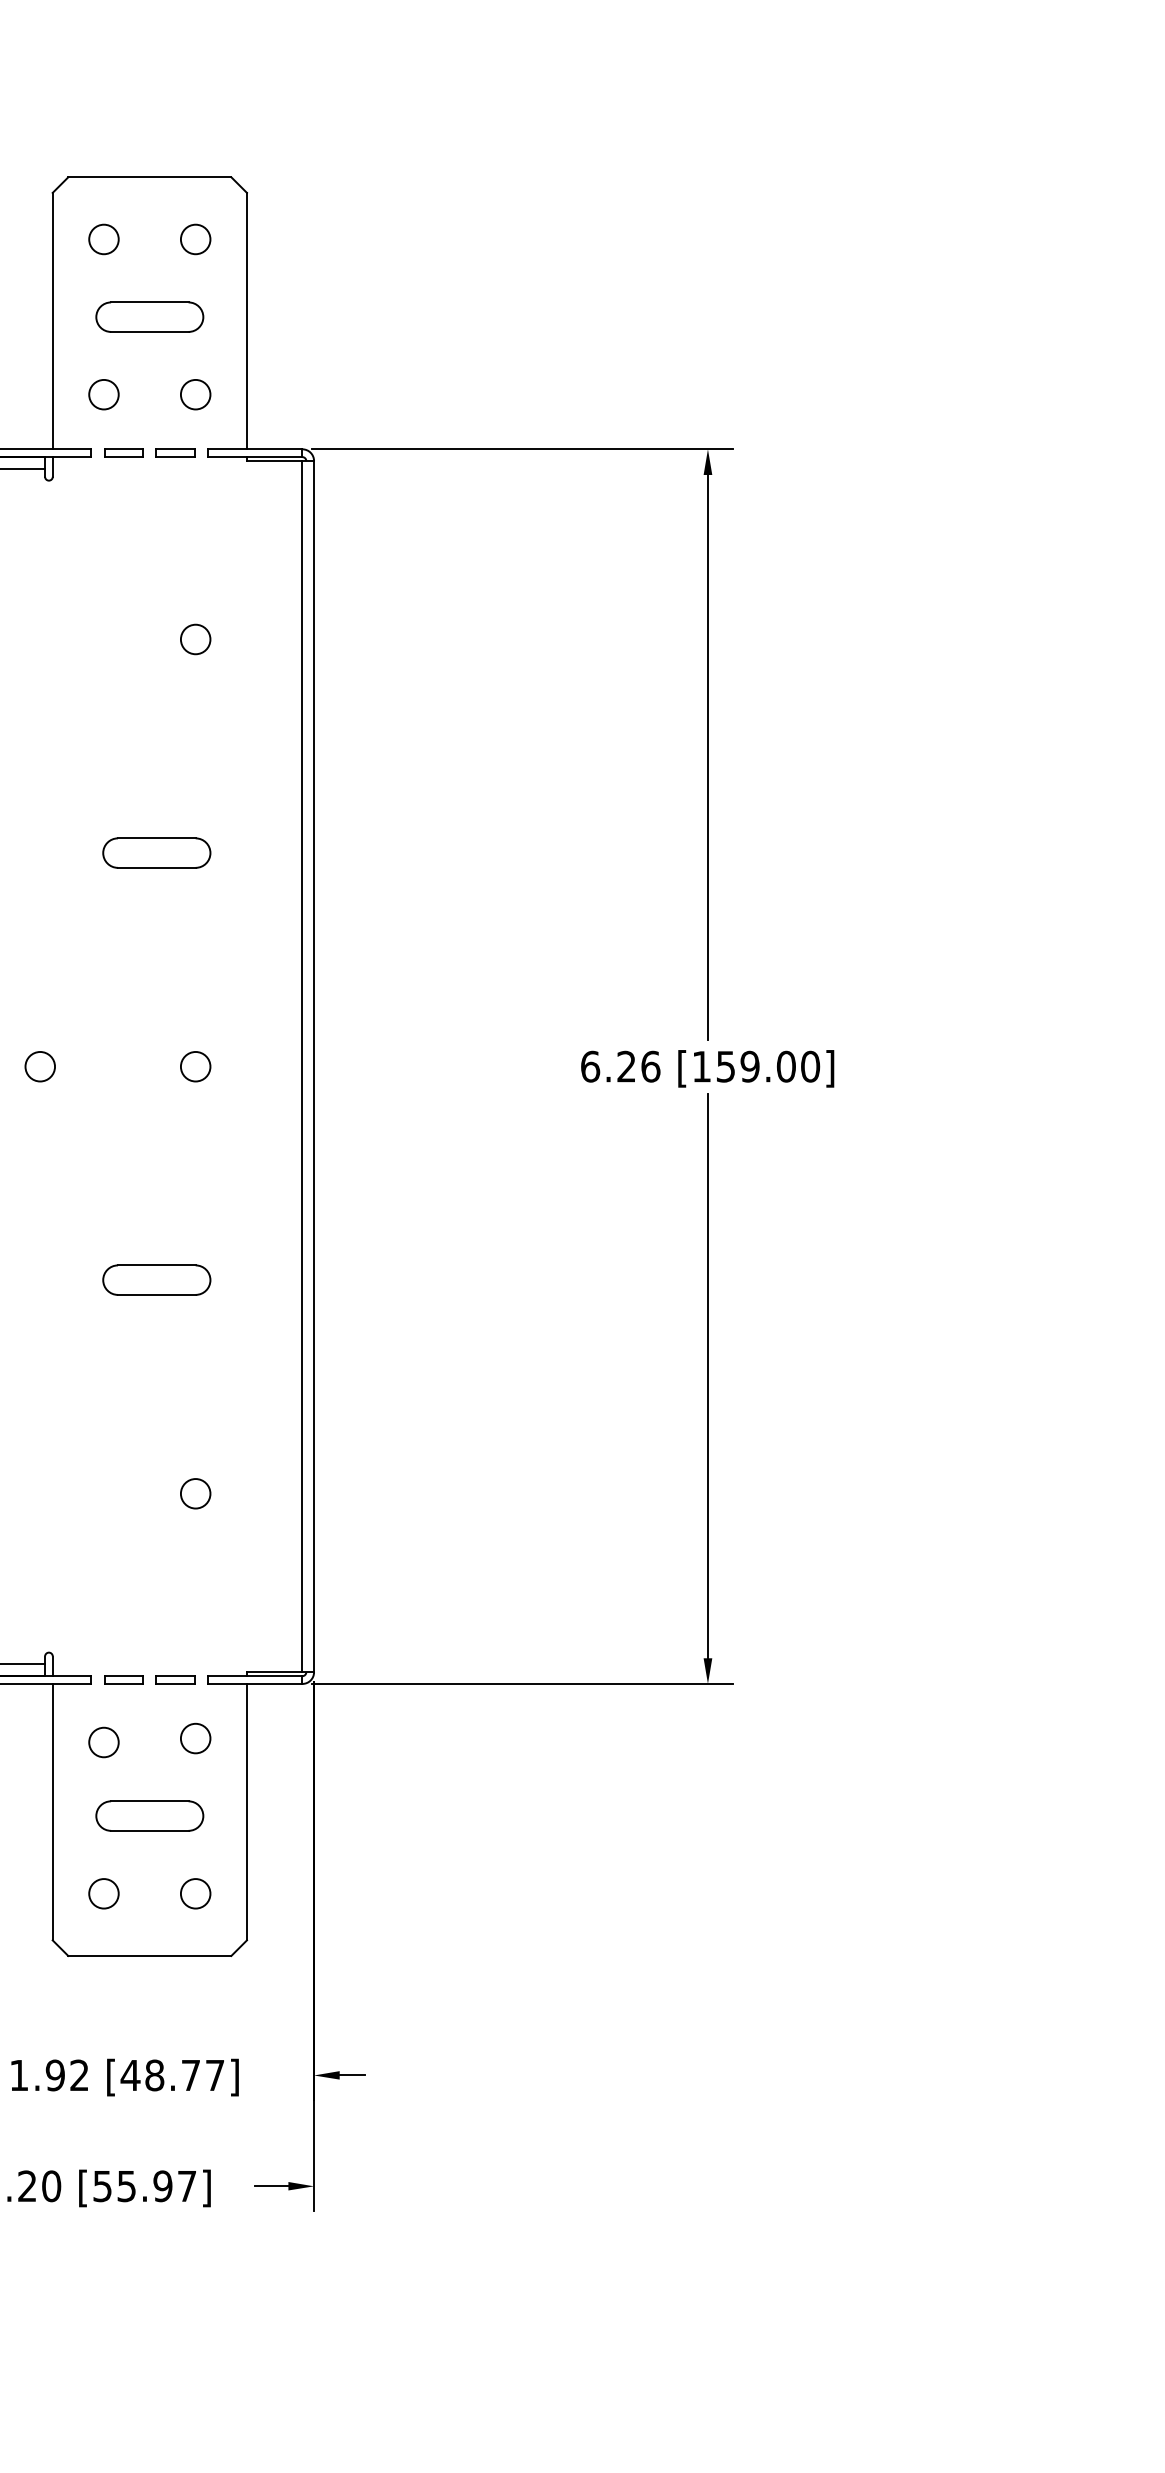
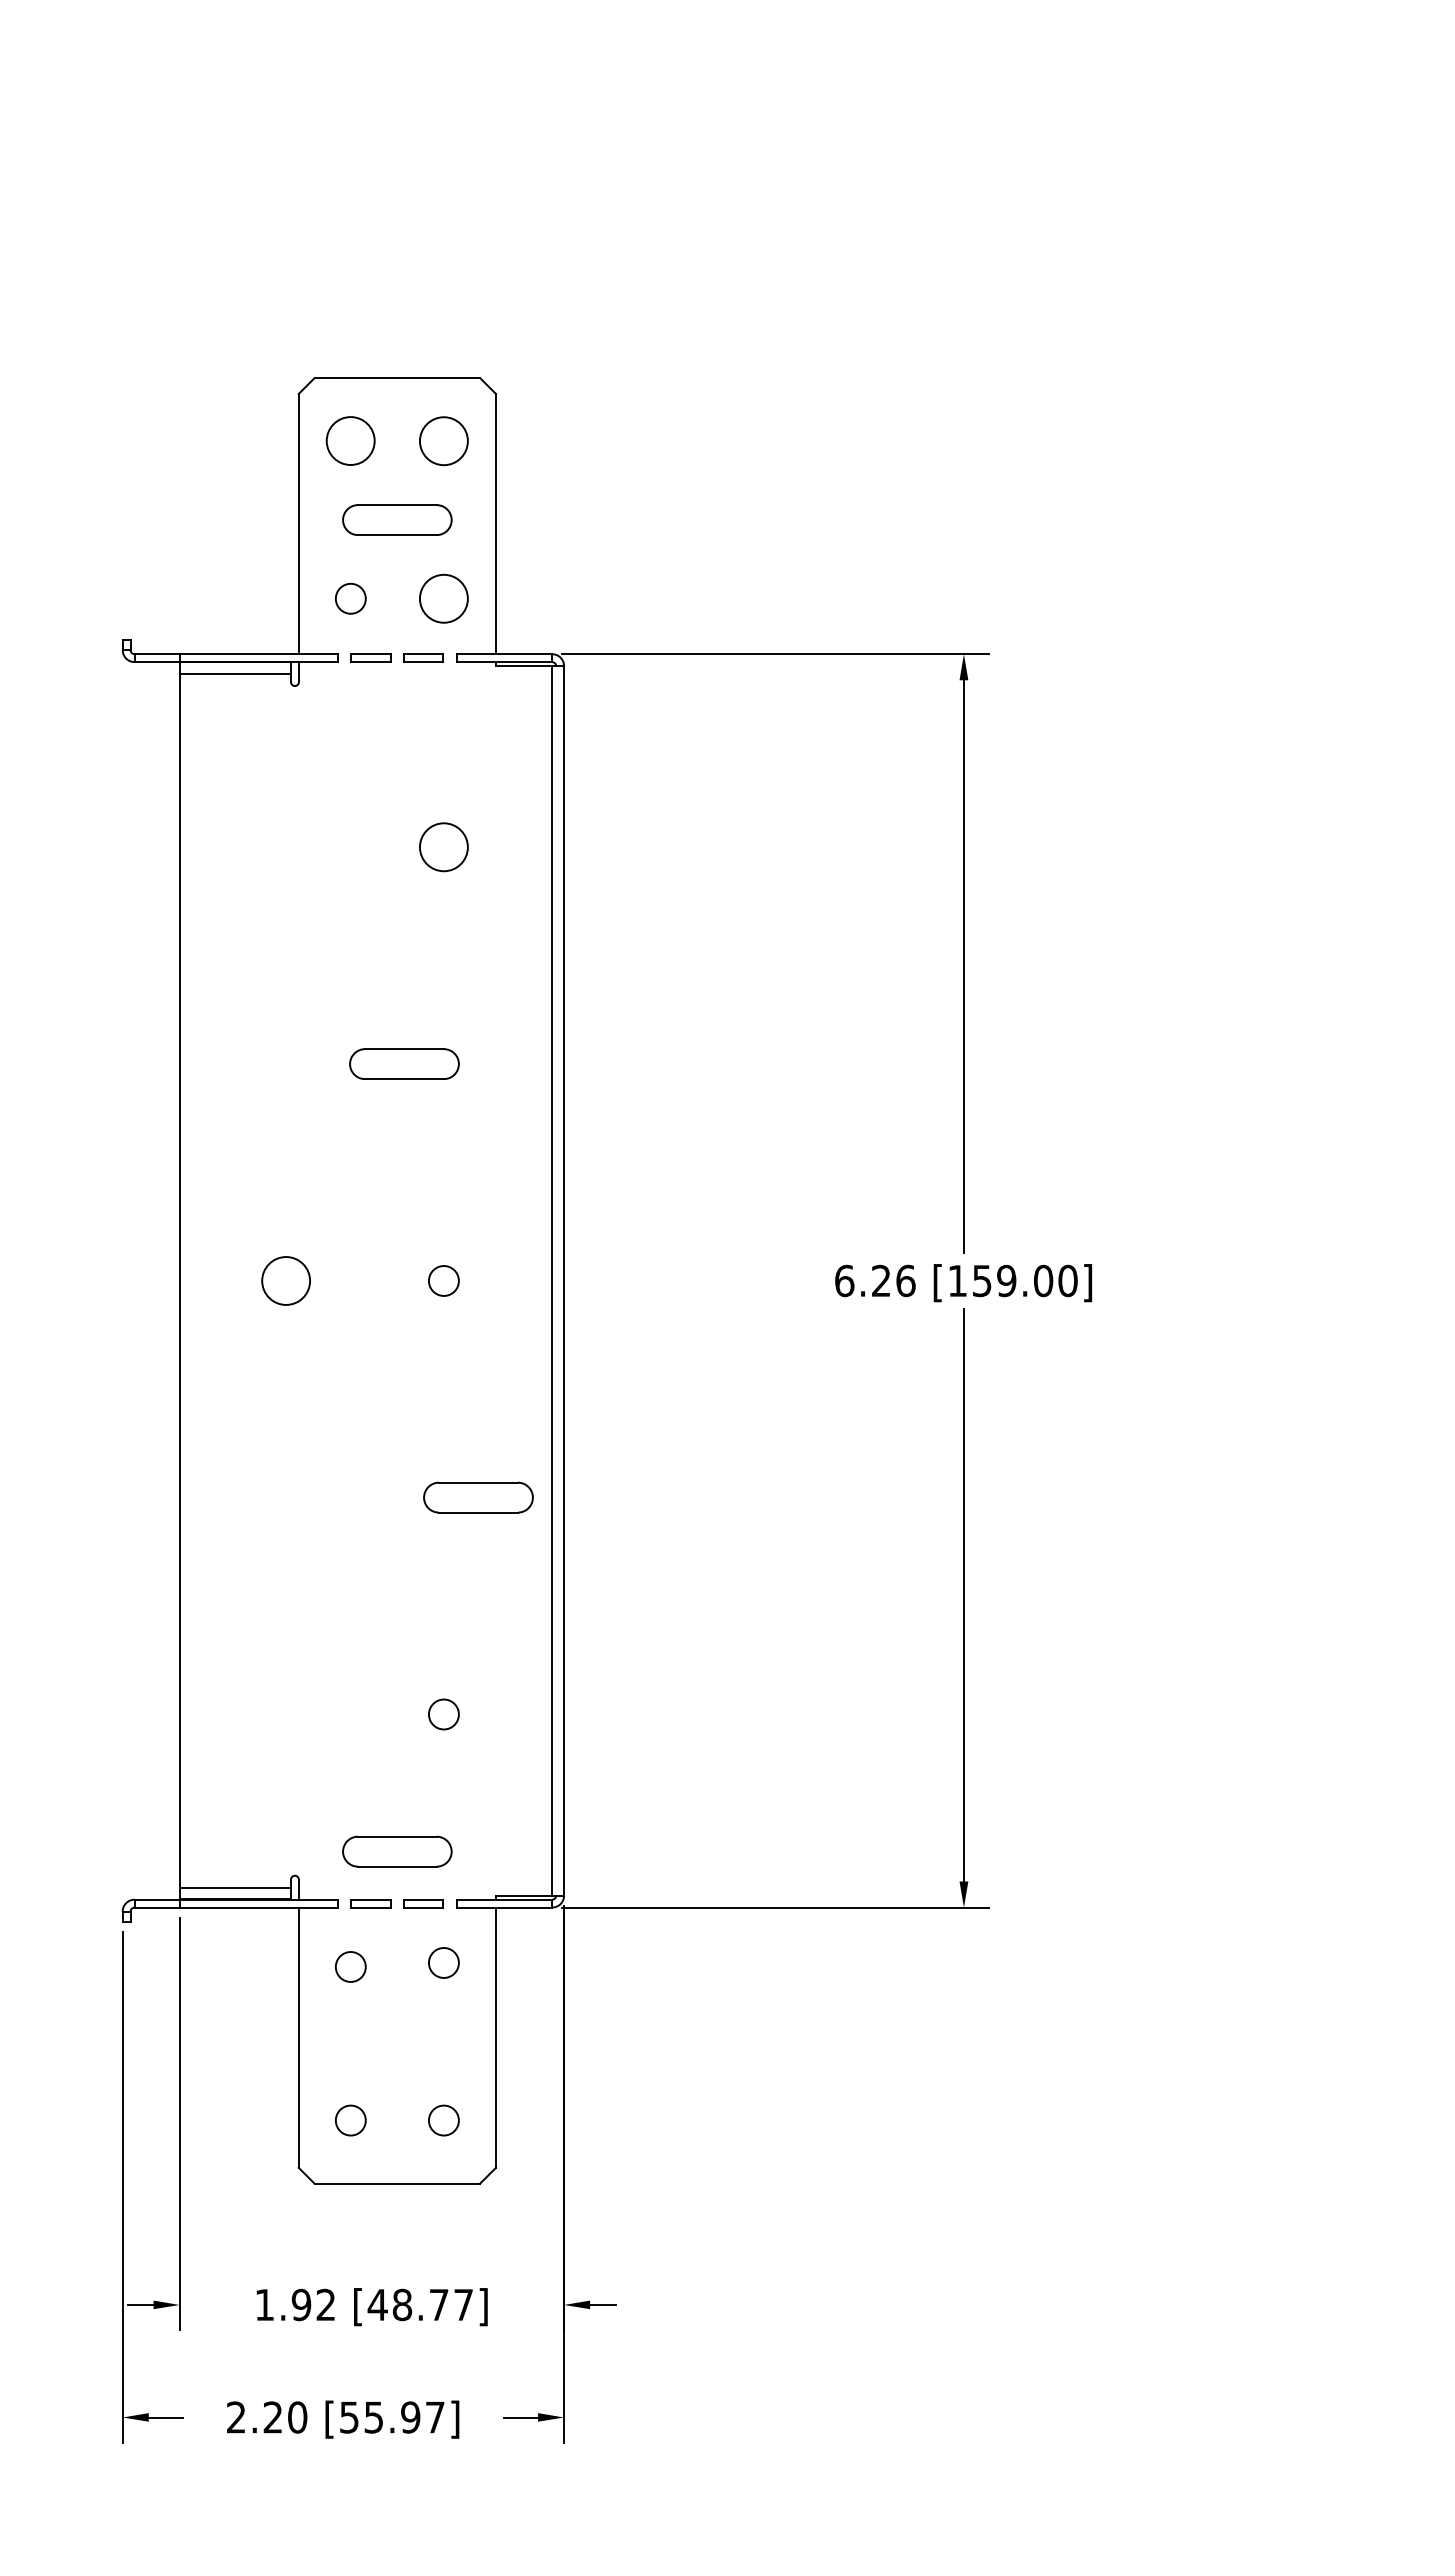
circle: (103, 239) -> (350, 441), size x1.6
circle: (195, 239) -> (443, 441), size x1.6
circle: (195, 394) -> (443, 598), size x1.6
circle: (195, 639) -> (443, 847), size x1.6
circle: (40, 1066) -> (286, 1280), size x1.6
part: (156, 1280) -> (478, 1497), moved
part: (149, 1815) -> (397, 1851), moved

